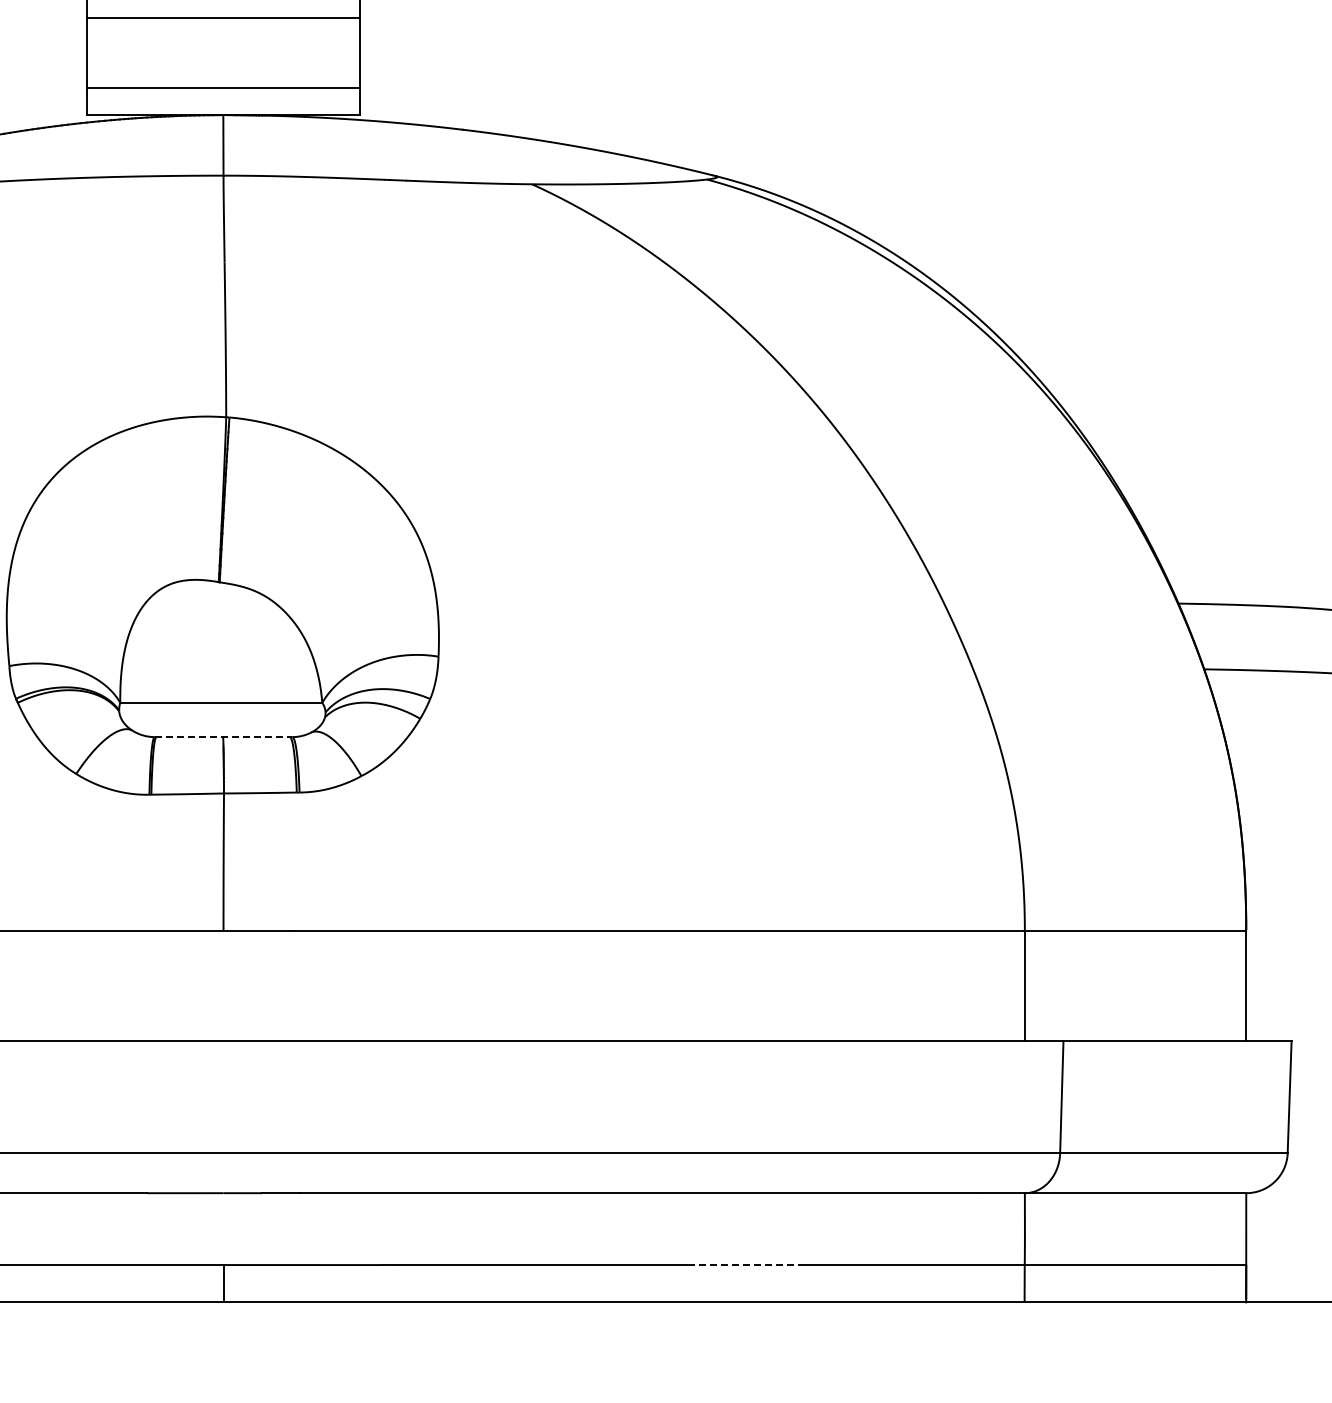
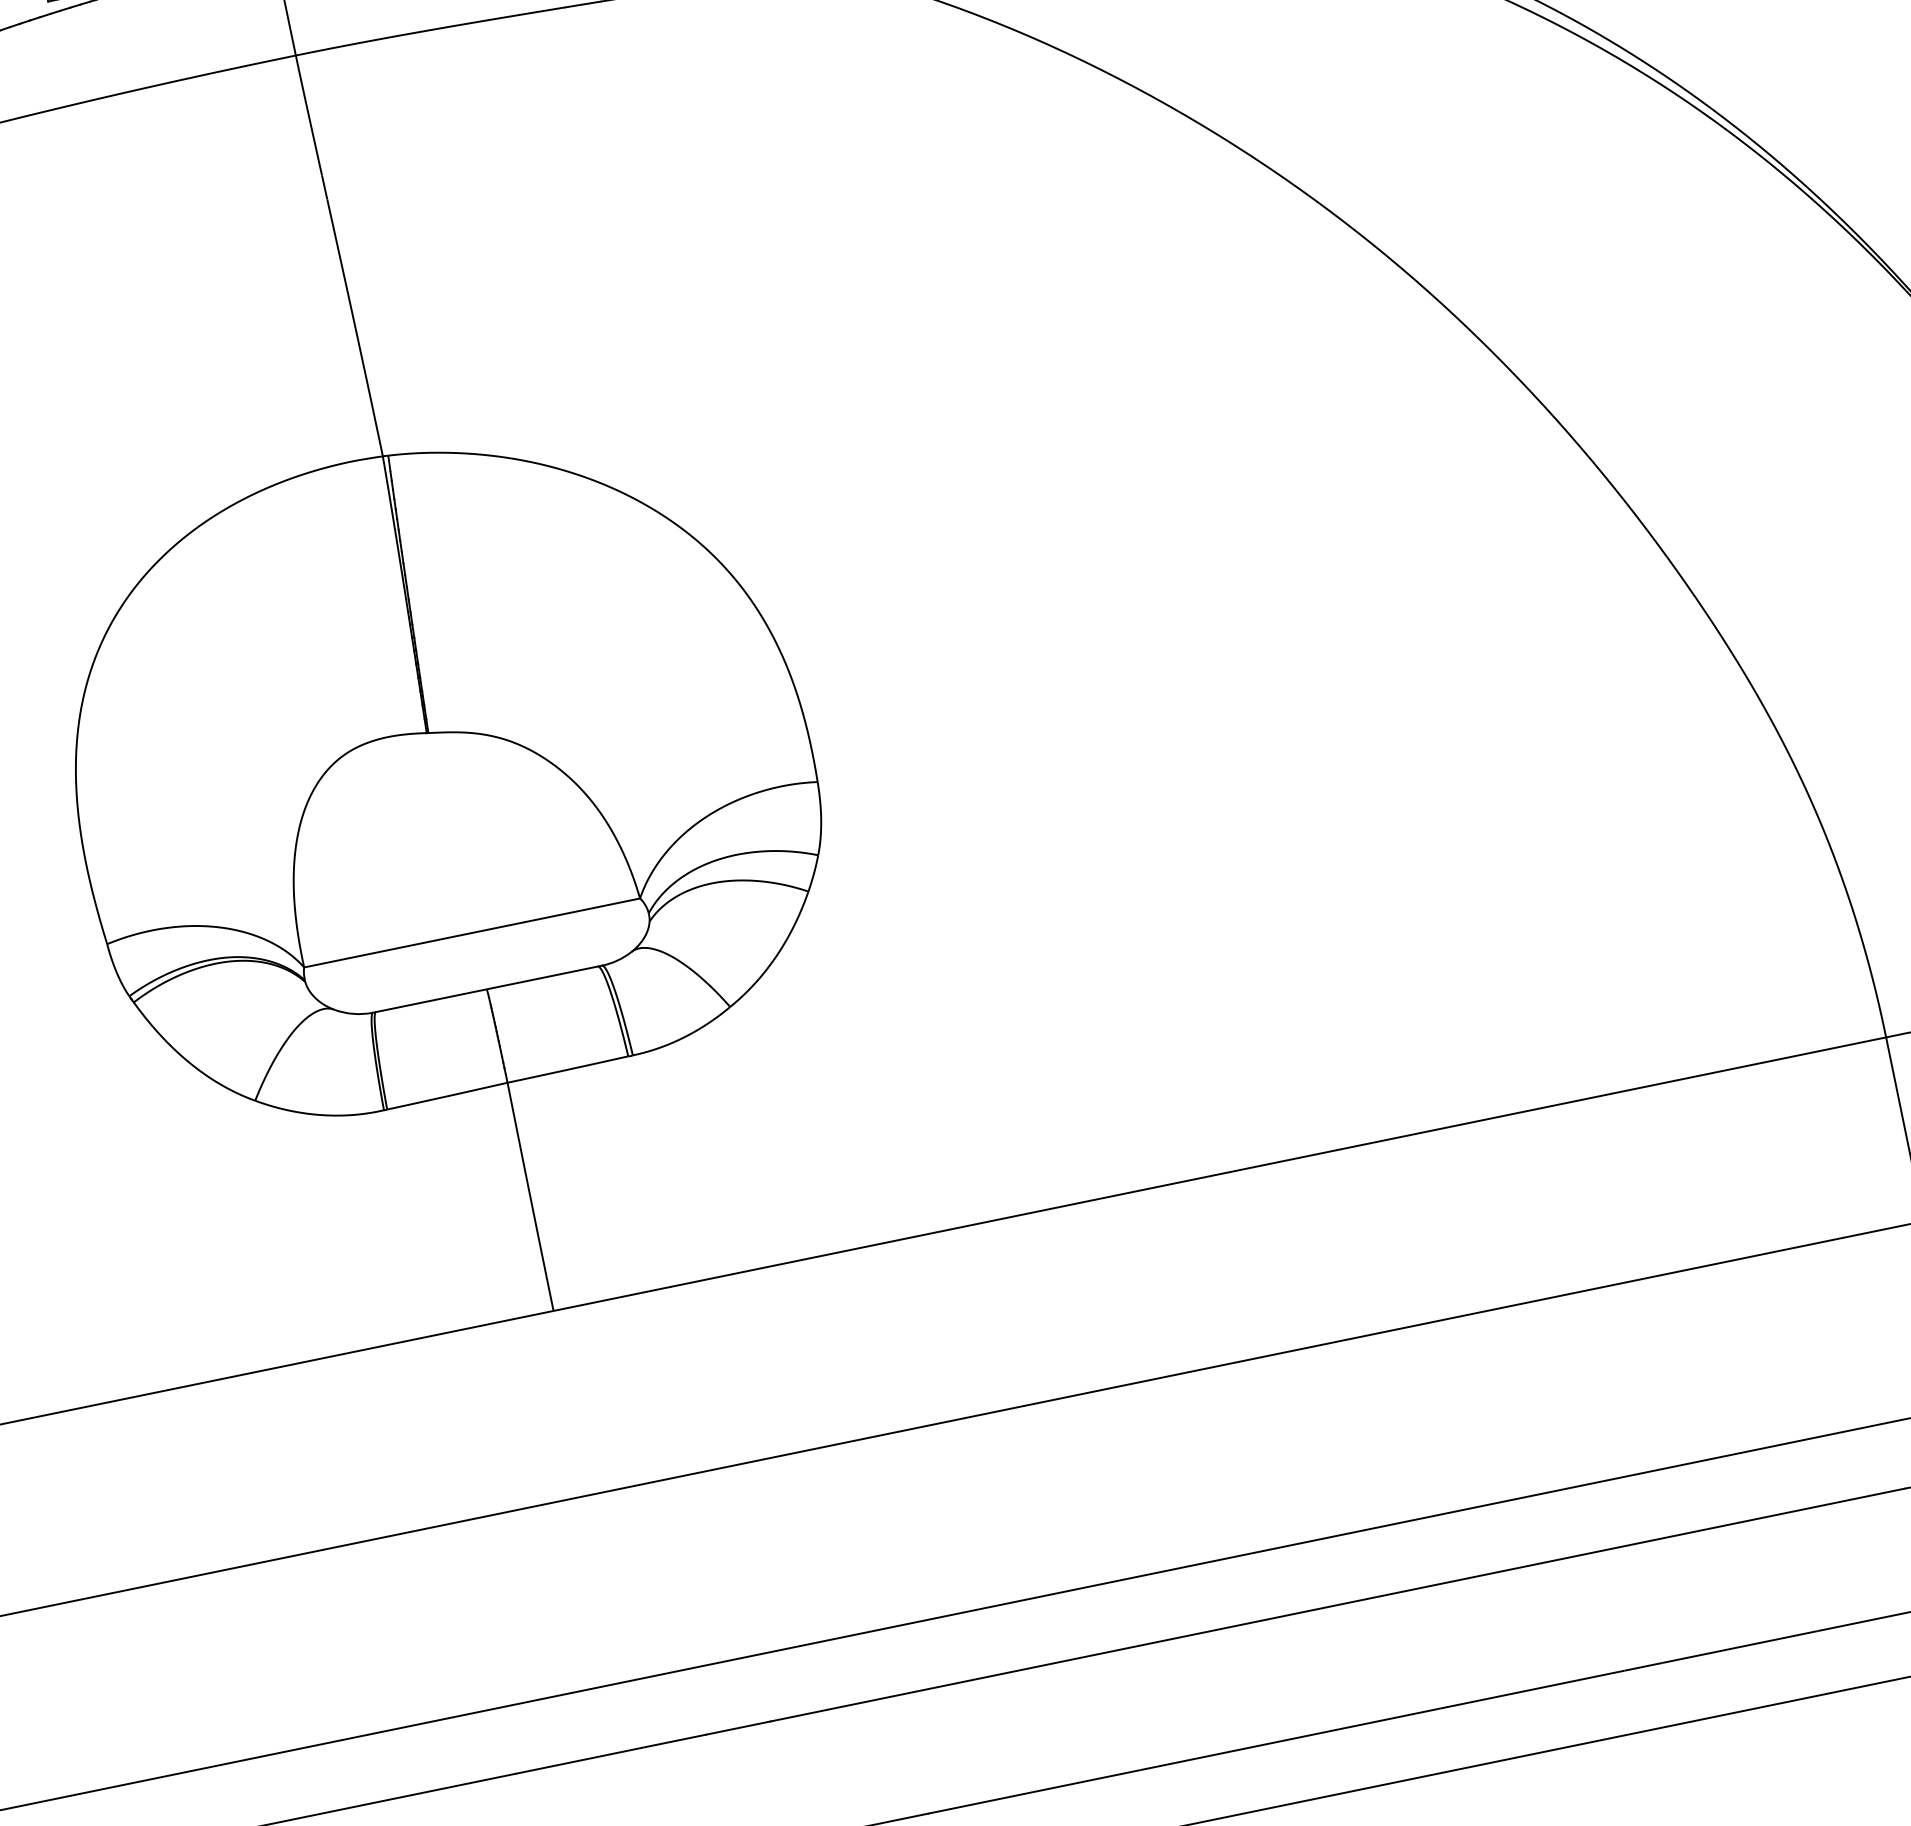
line: (223, 737) -> (487, 989), dashed -> solid
line: (743, 1265) -> (1532, 1690), dashed -> solid

